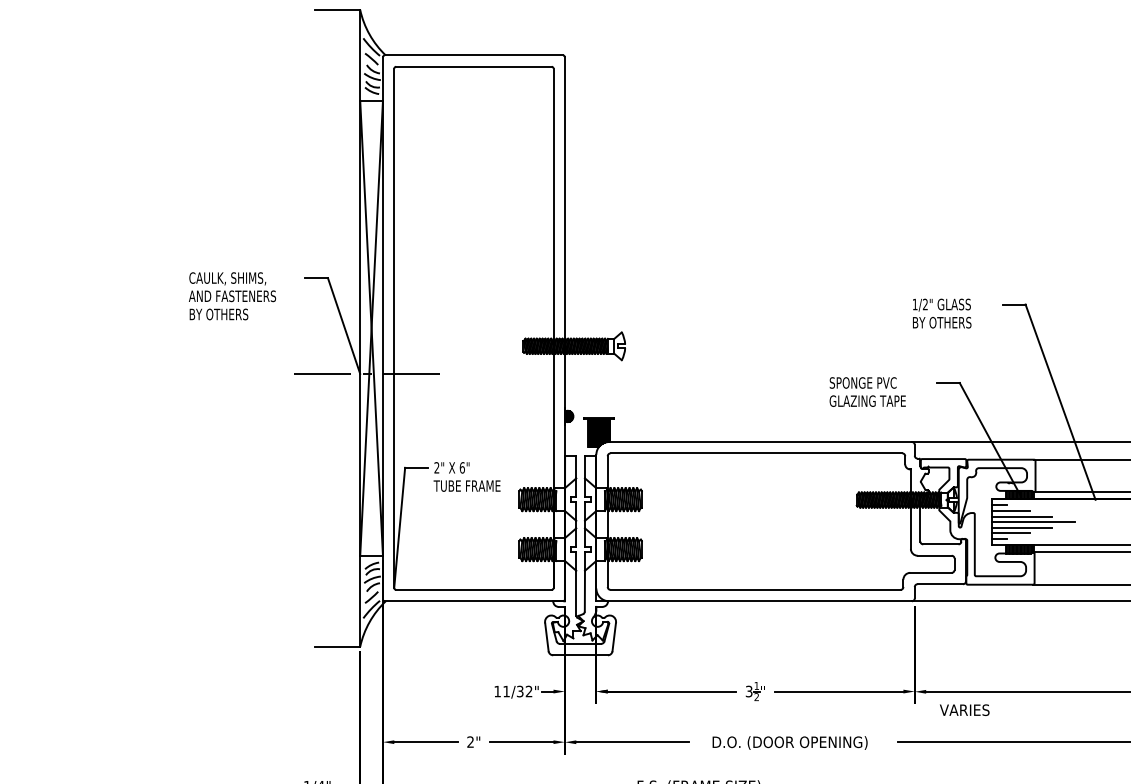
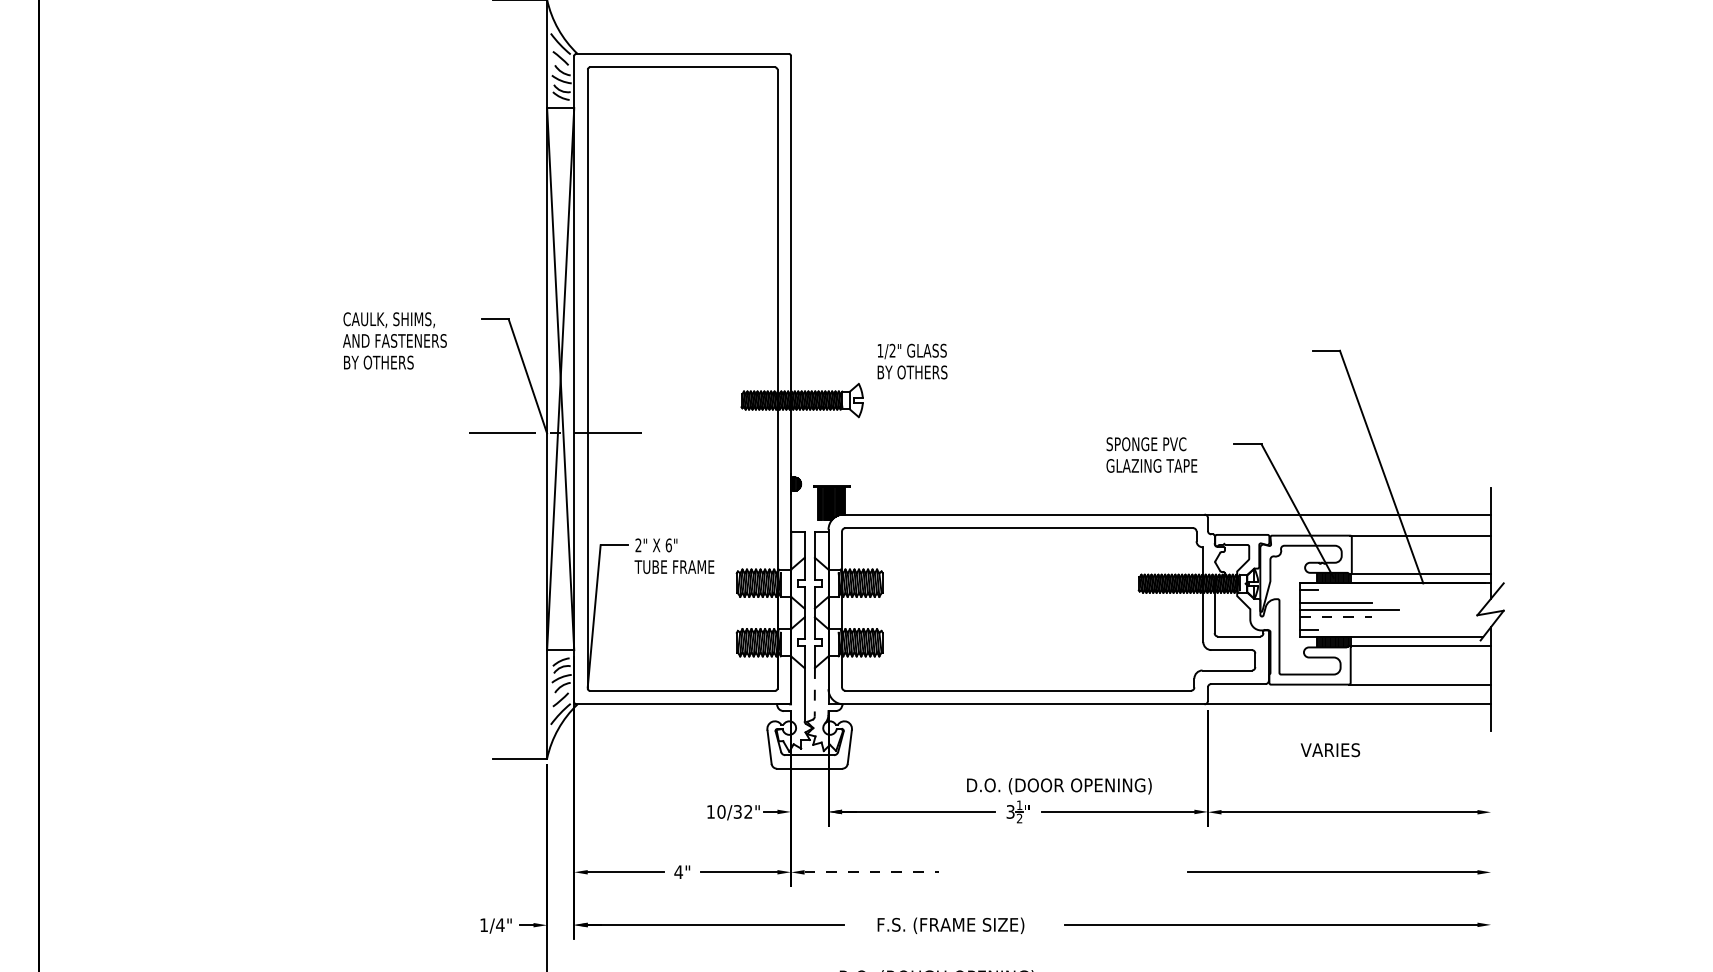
text: (942, 313) -> (912, 361), moved
line: (1010, 510) -> (1321, 596), removed
line: (1022, 527) -> (1336, 616), solid -> dashed
line: (1010, 533) -> (1321, 623), removed
line: (584, 591) -> (814, 692), solid -> dashed
text: (506, 691) -> (721, 811), 11/32" -> 10/32"
text: (964, 710) -> (1330, 750), moved
text: (470, 741) -> (678, 871), 2" -> 4"
line: (633, 742) -> (872, 872), solid -> dashed
text: (790, 743) -> (1059, 786), moved

